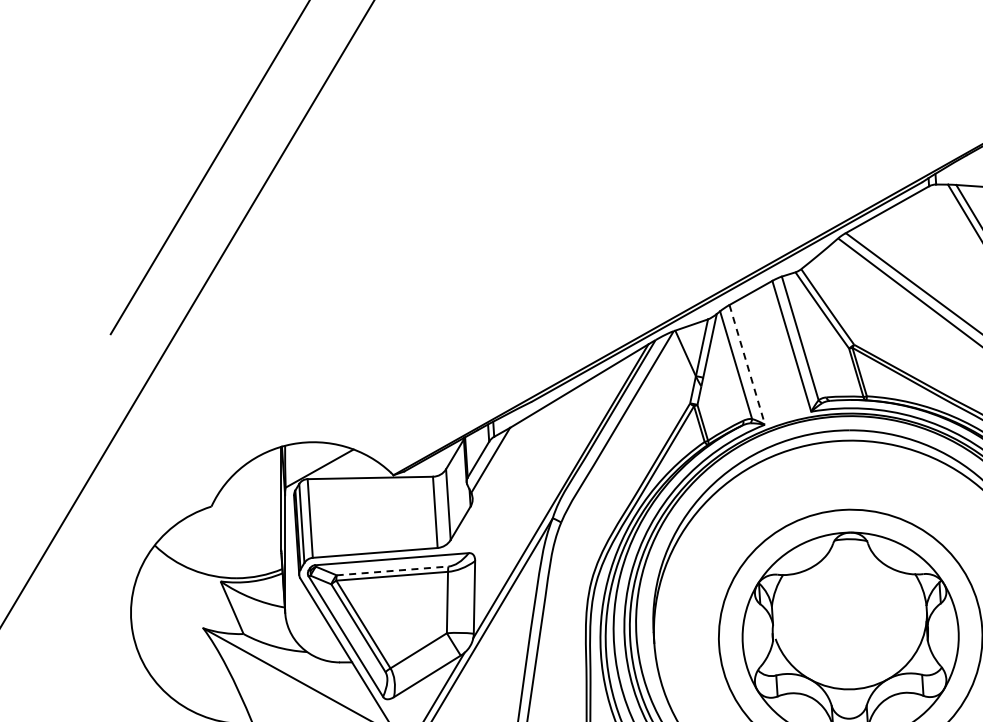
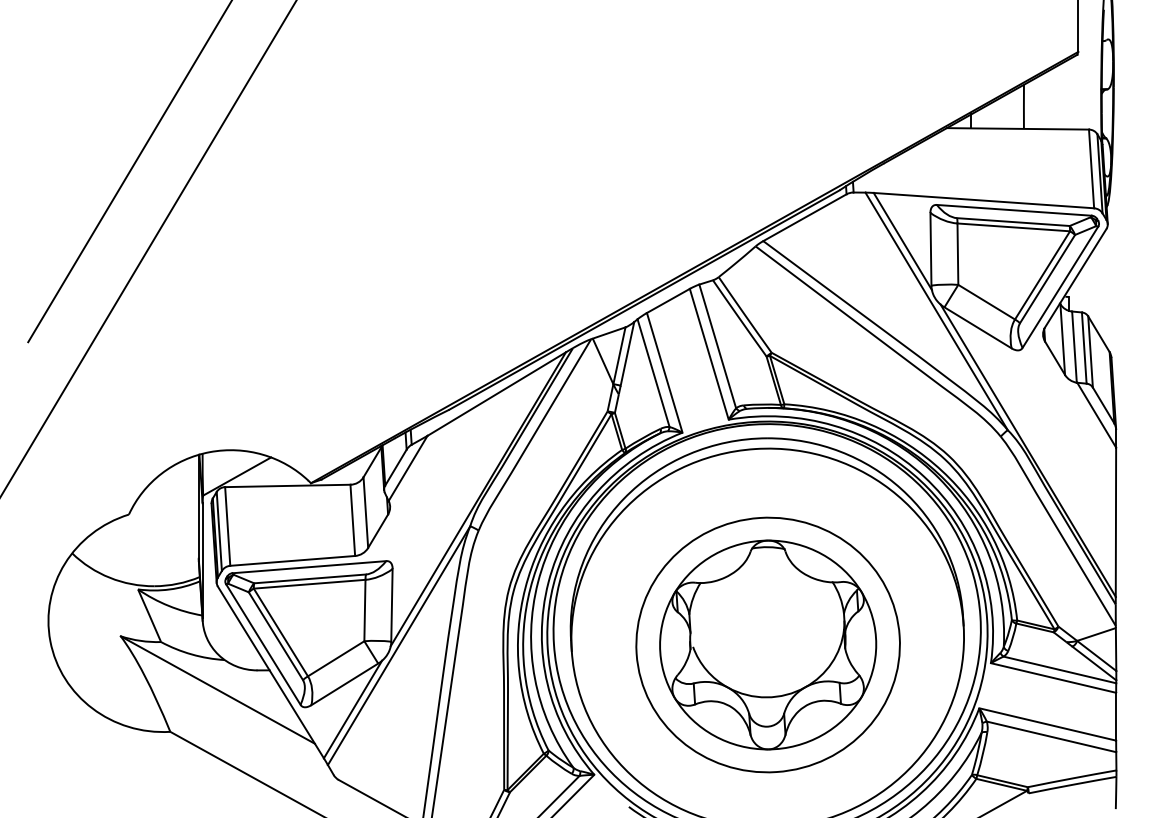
line: (747, 365) -> (664, 373), dashed -> solid
line: (393, 570) -> (310, 578), dashed -> solid

